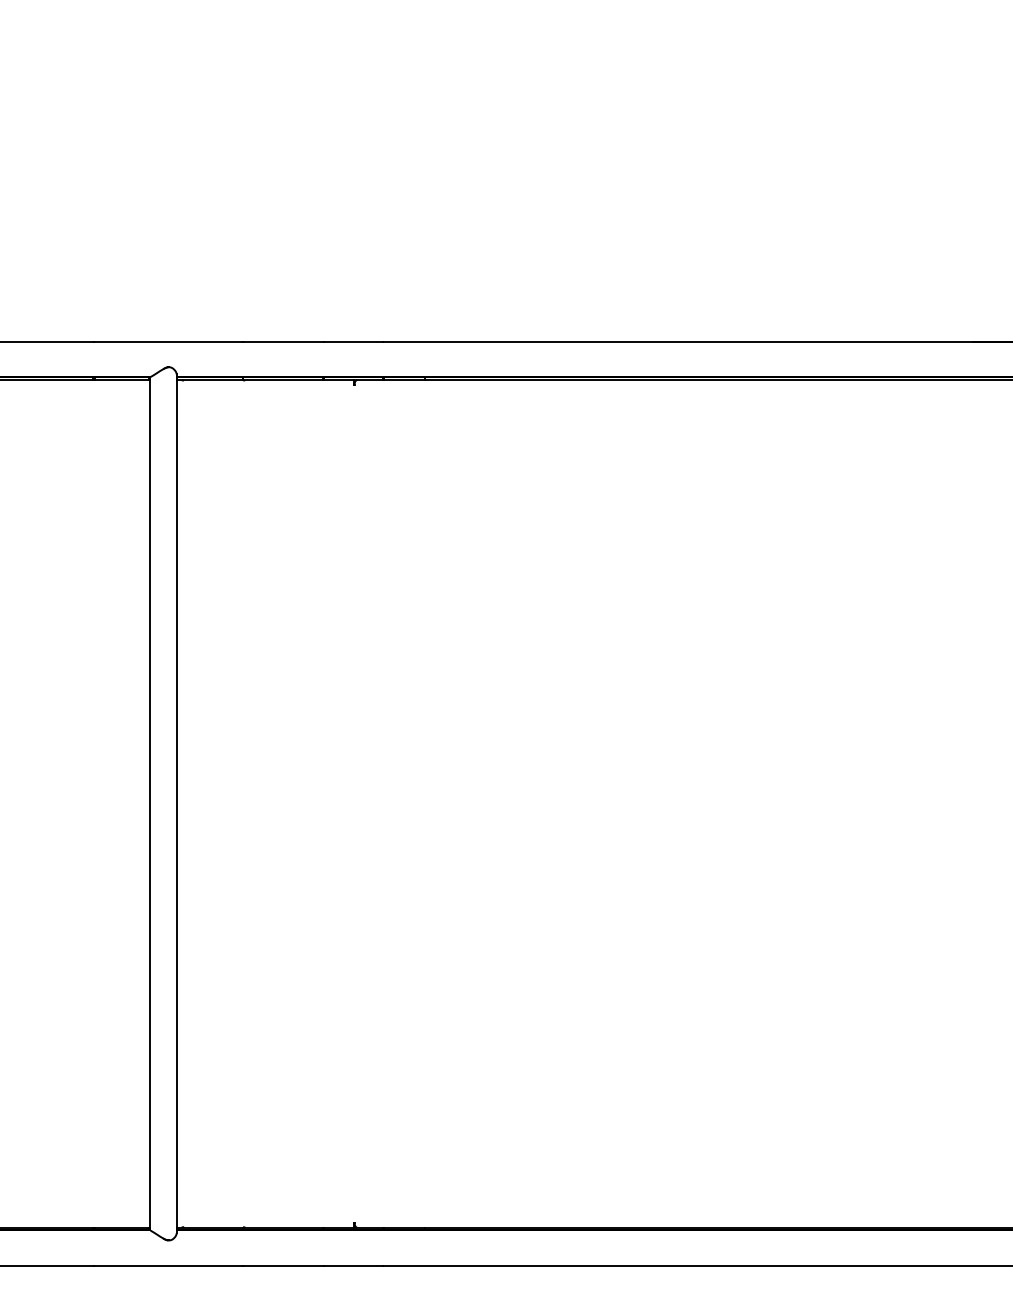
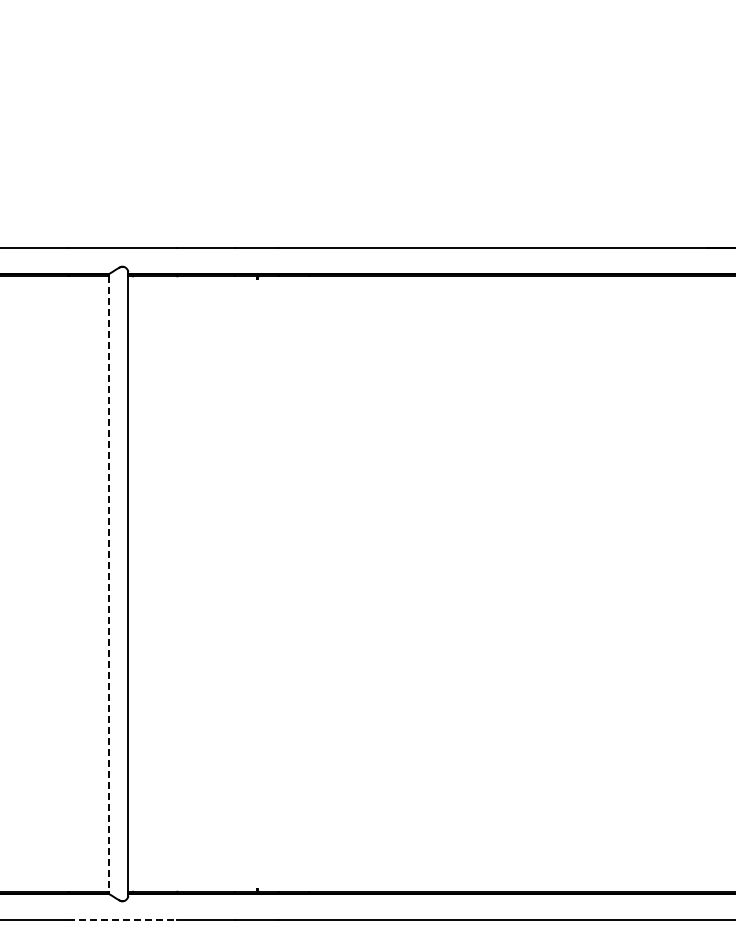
line: (149, 804) -> (108, 584), solid -> dashed
line: (168, 1265) -> (122, 919), solid -> dashed

